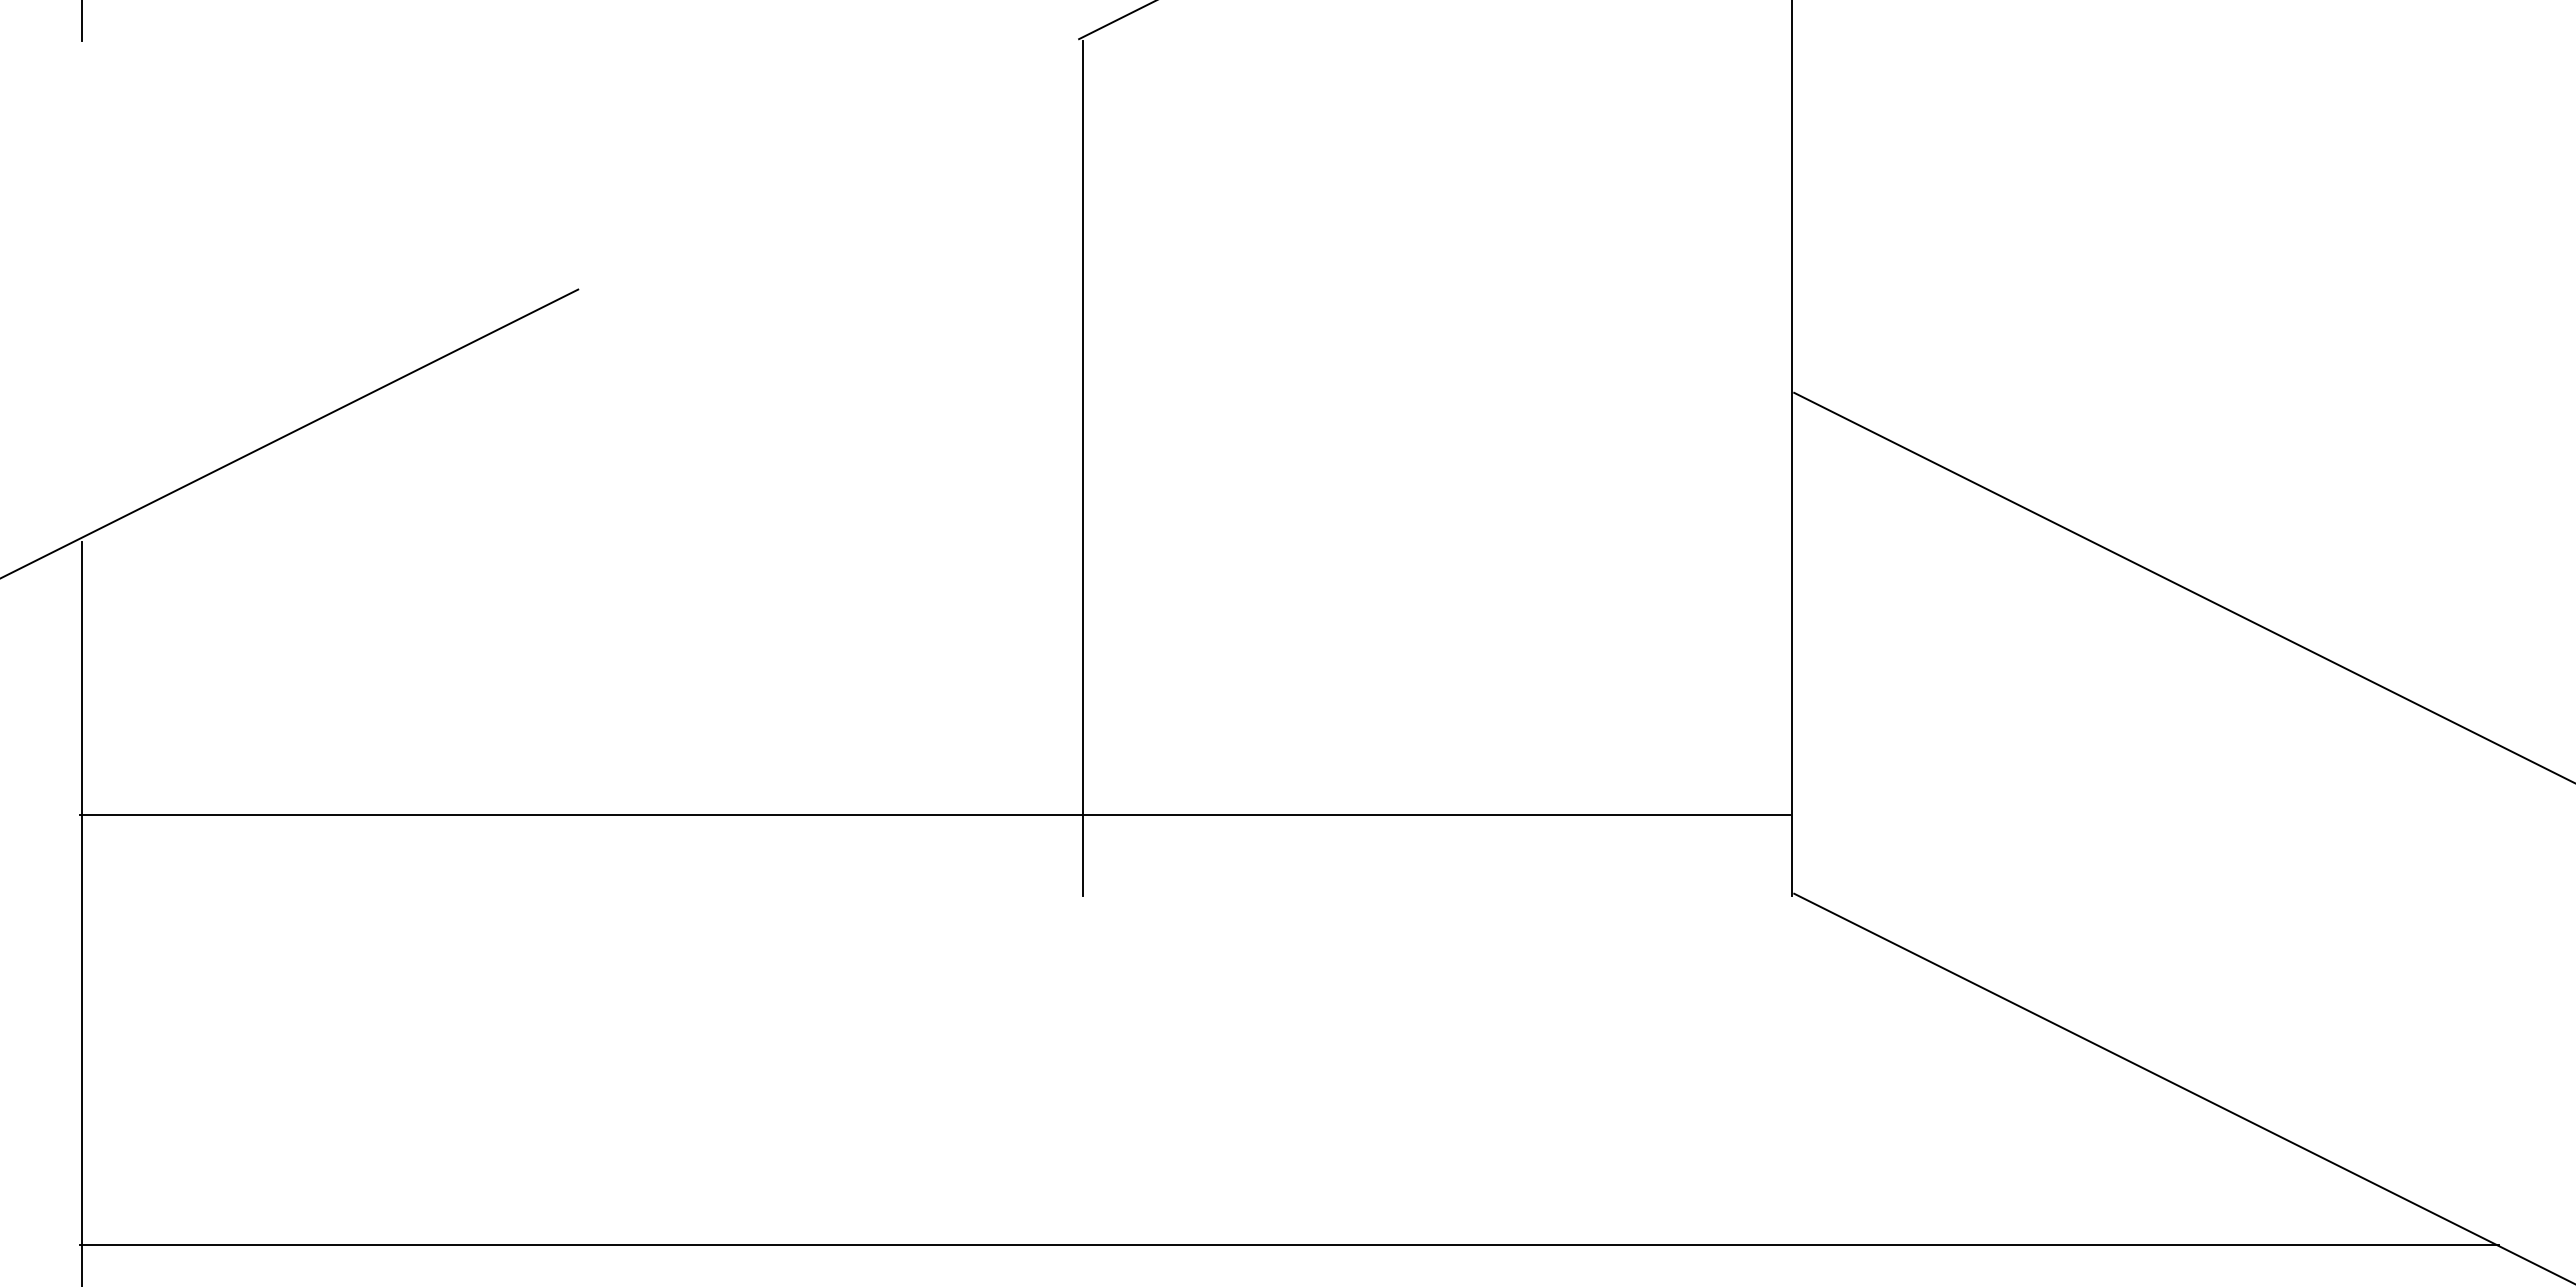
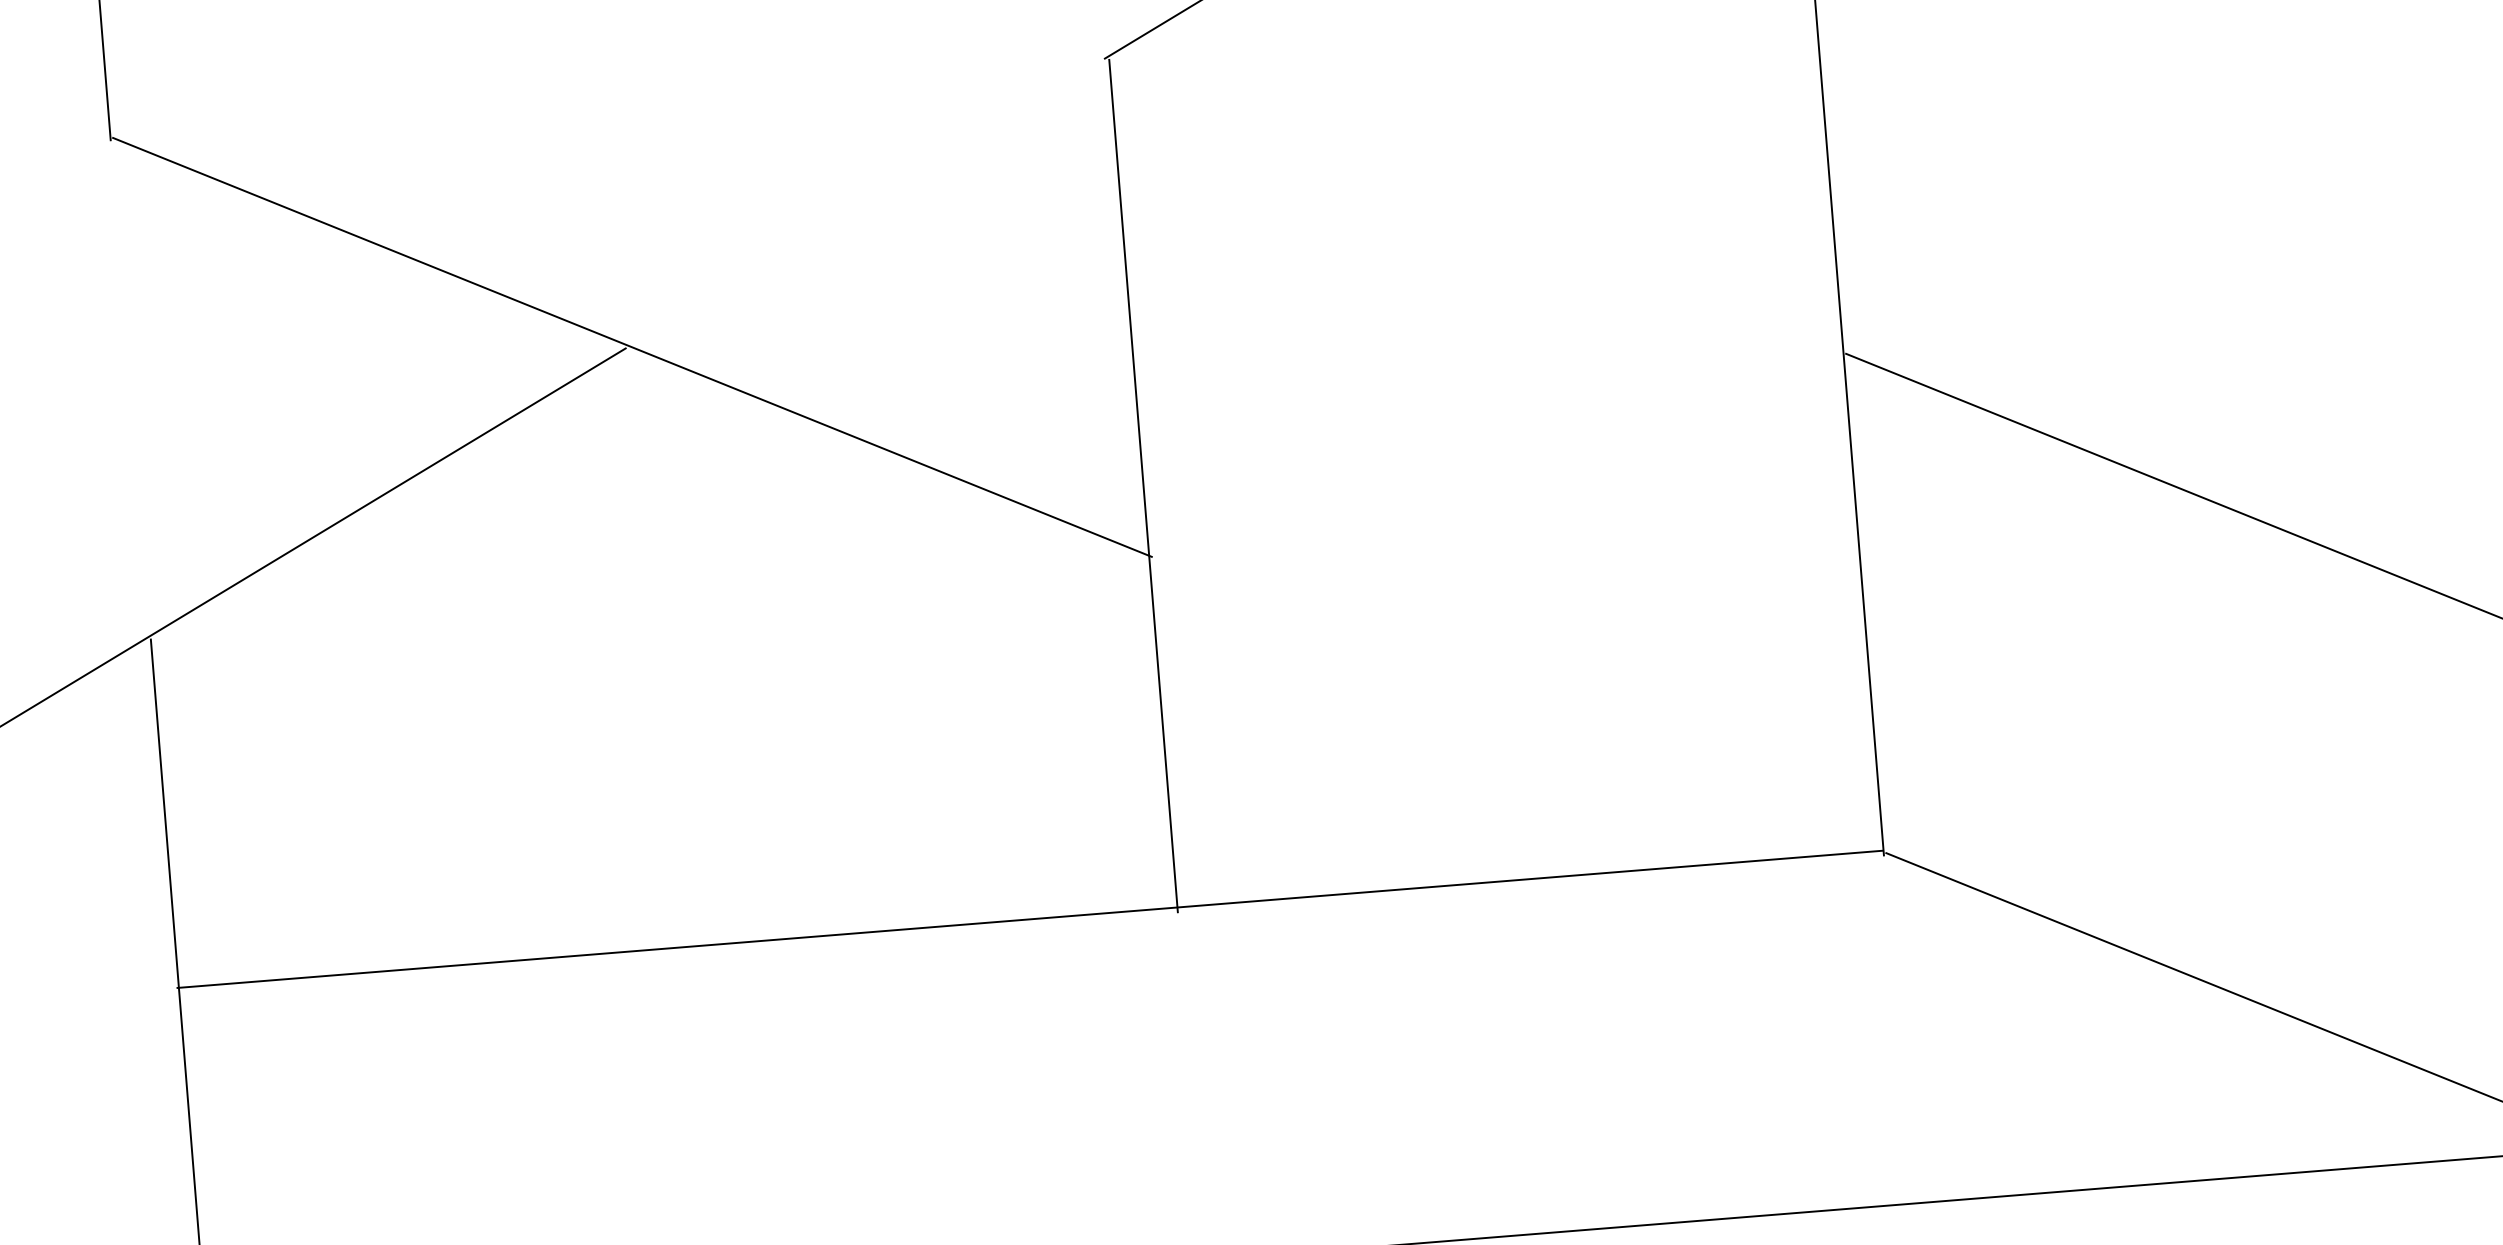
line: (584, 288) -> (631, 346), added
line: (935, 815) -> (1030, 919), moved

